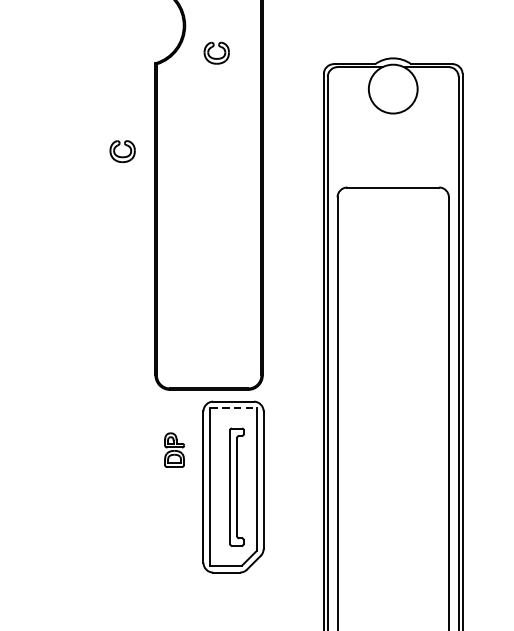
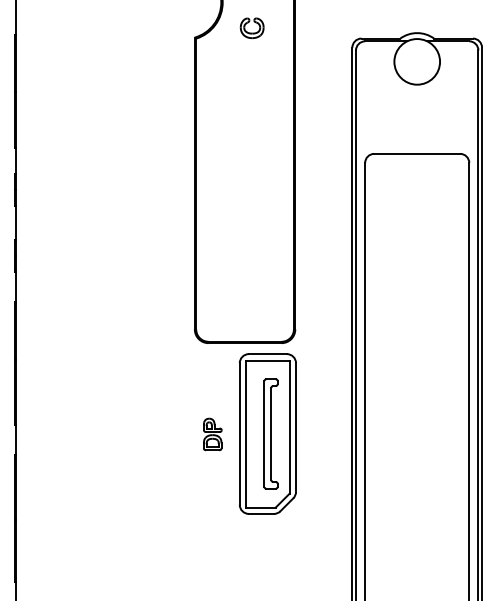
part: (121, 151) -> (163, 120), removed
line: (233, 408) -> (267, 360), dashed -> solid
part: (174, 450) -> (212, 434), moved

